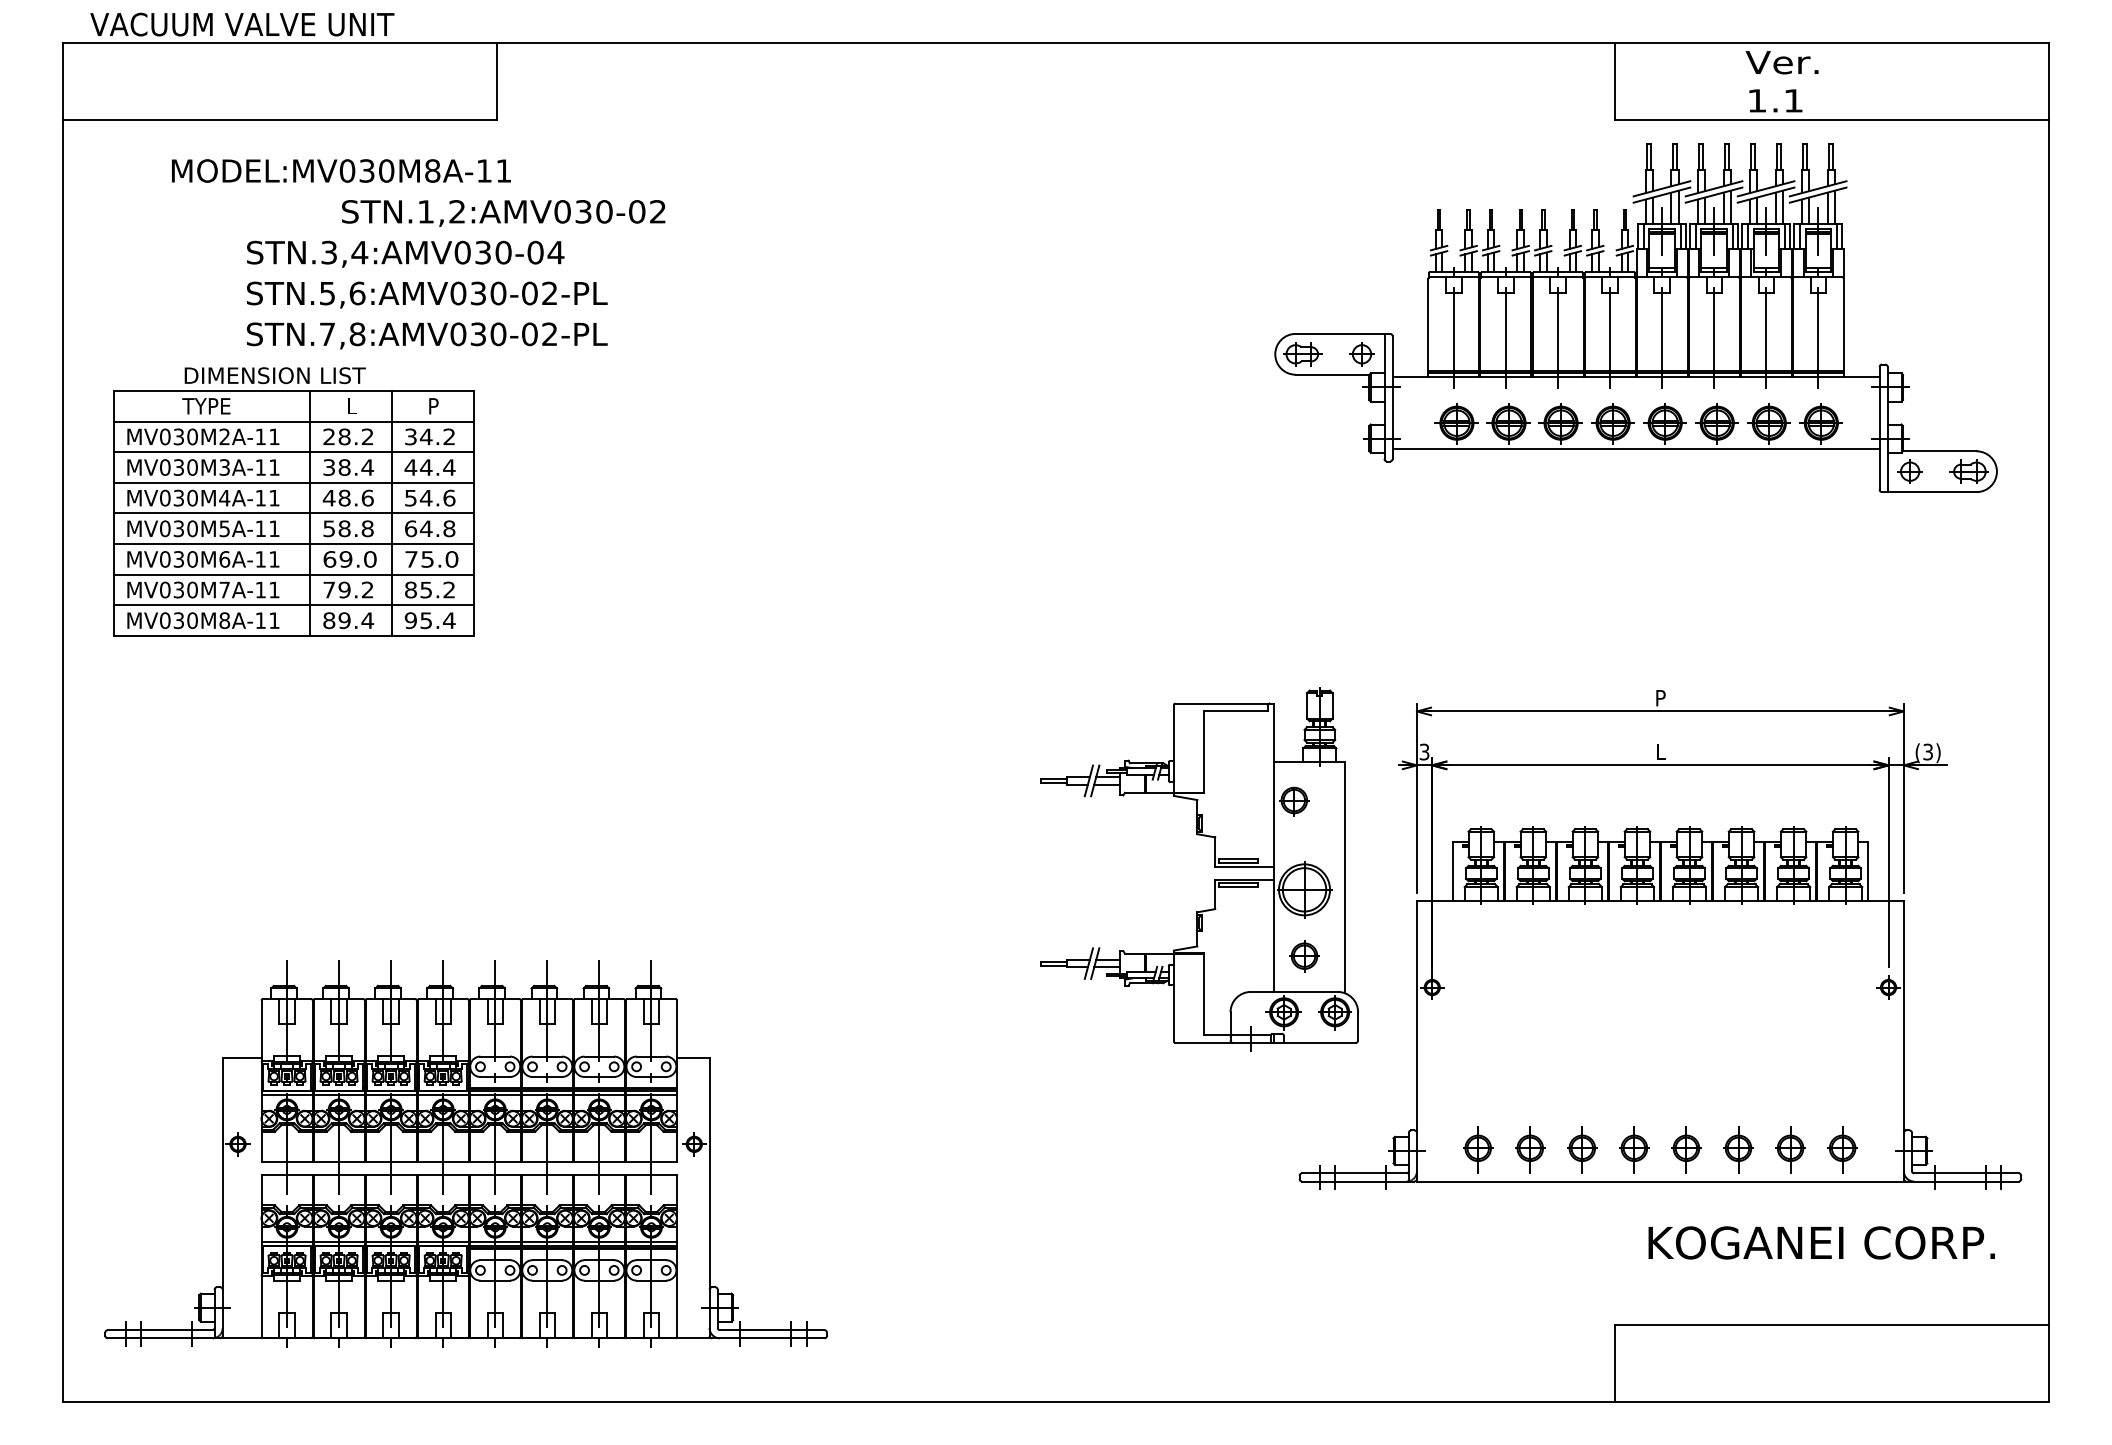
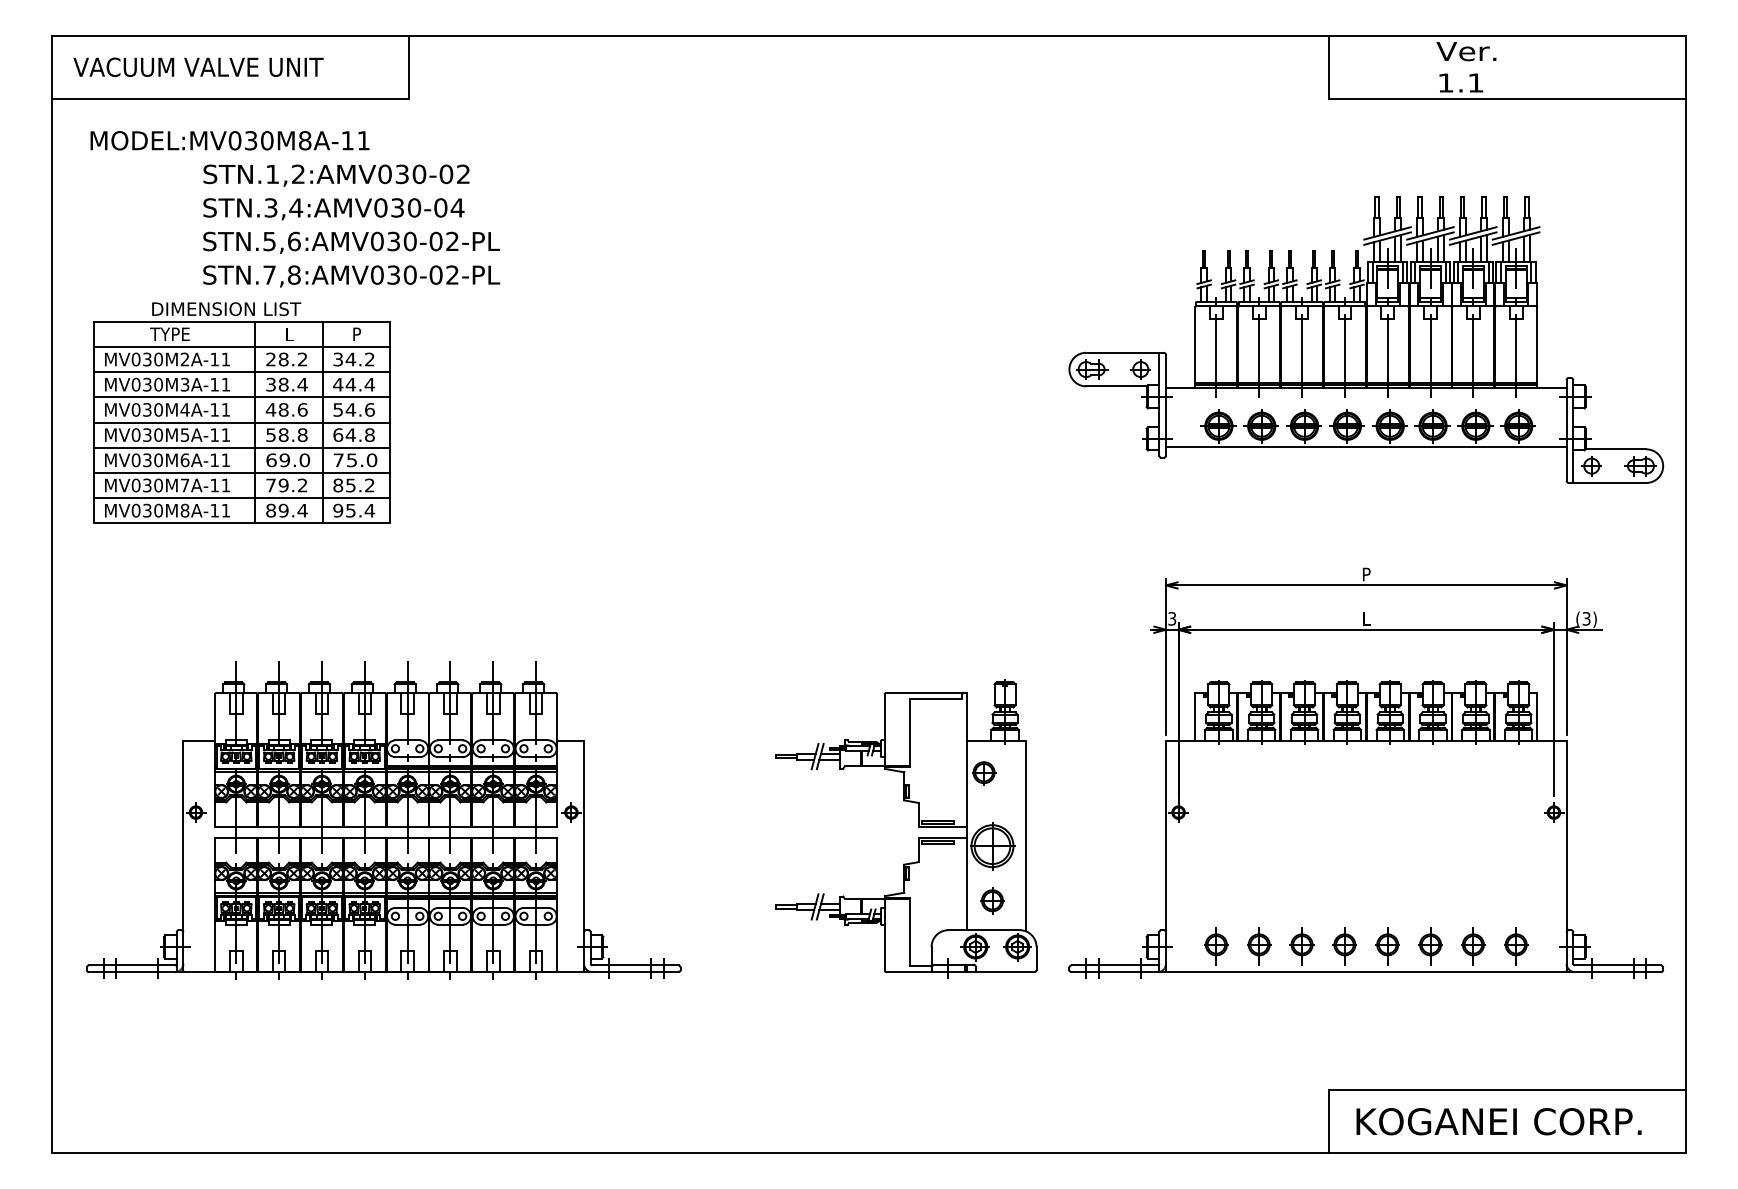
text: (242, 23) -> (198, 66), moved
text: (340, 170) -> (229, 140), moved
text: (503, 213) -> (336, 175), moved
part: (1636, 317) -> (1366, 339), moved
part: (1214, 867) -> (918, 827), moved
part: (465, 1153) -> (383, 820), moved
text: (1821, 1242) -> (1498, 1121), moved

